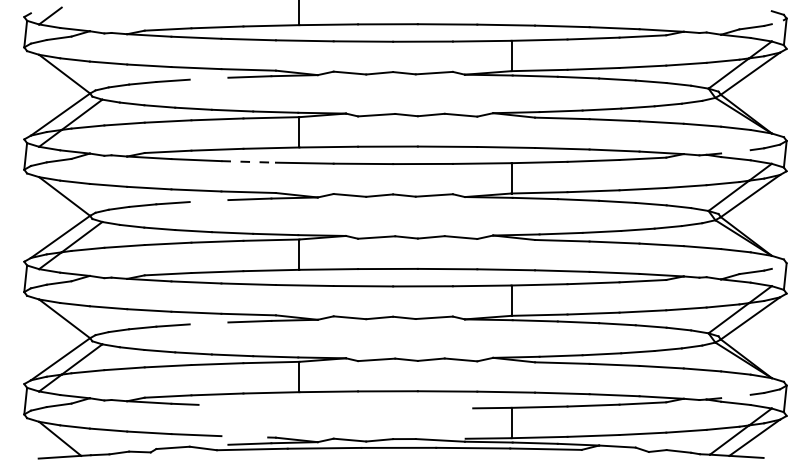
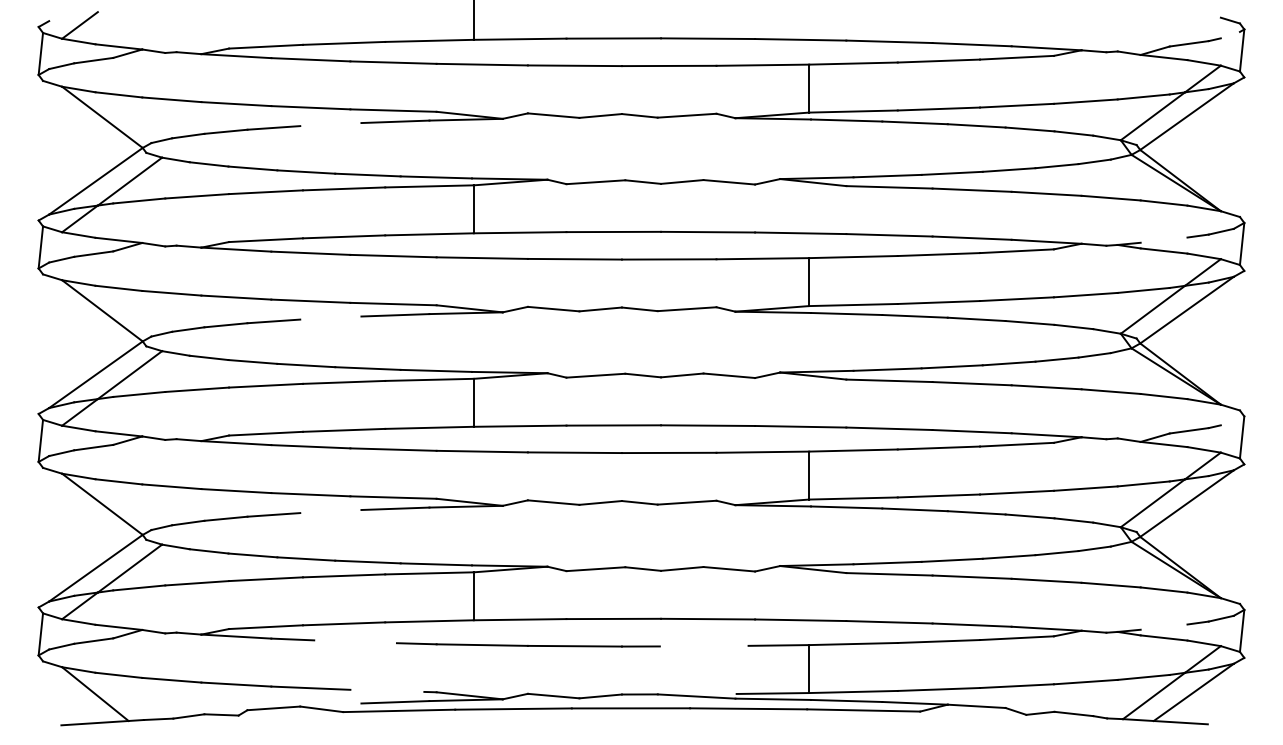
line: (249, 161) -> (394, 255), dashed -> solid
line: (333, 407) -> (527, 644), added

